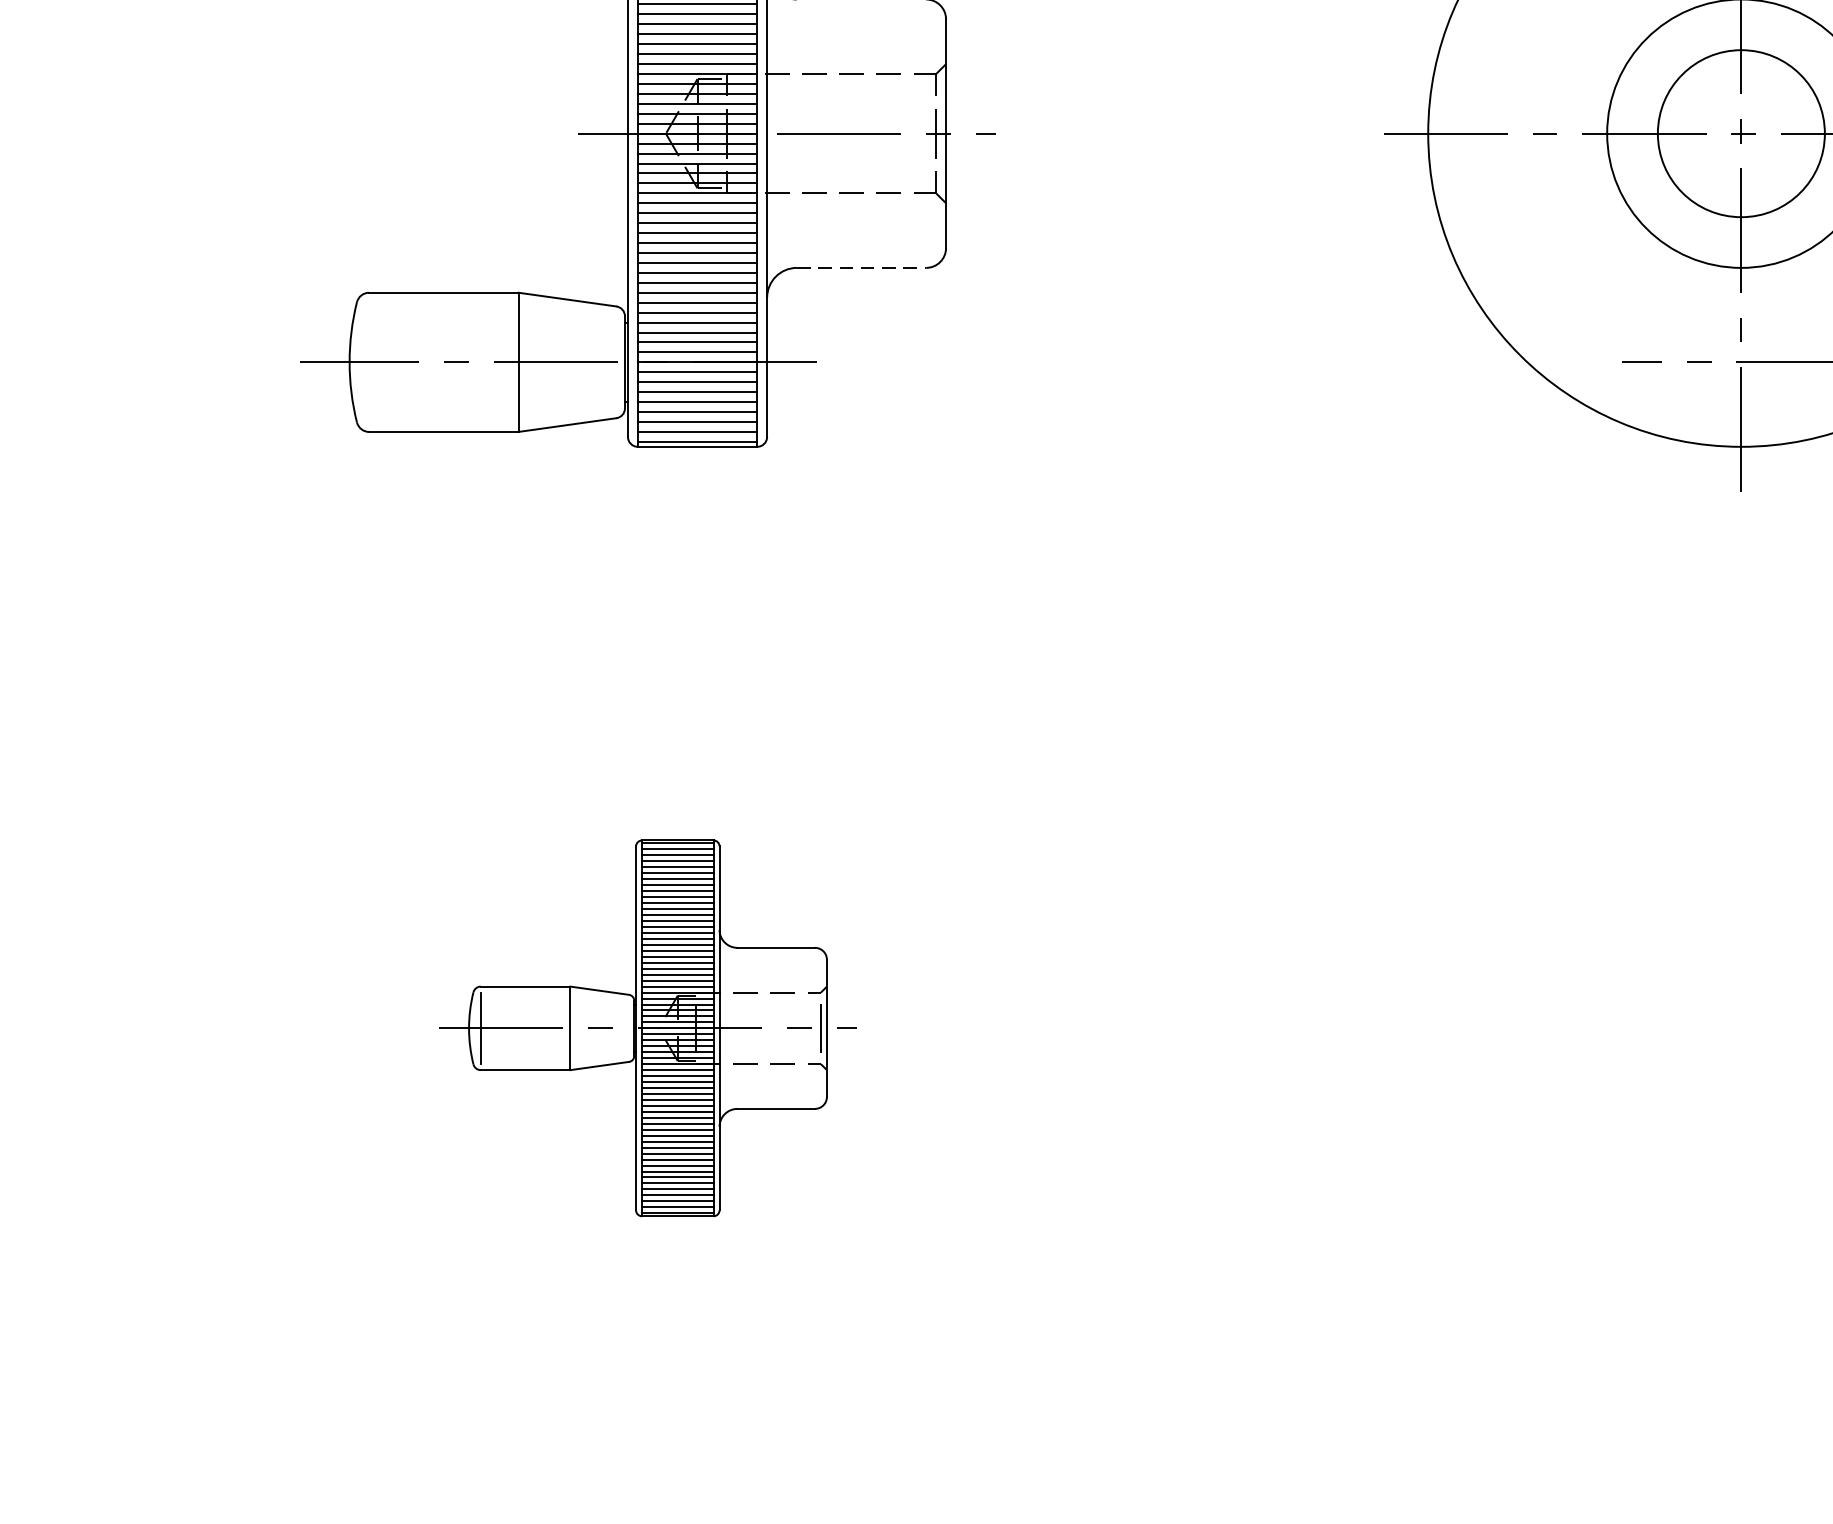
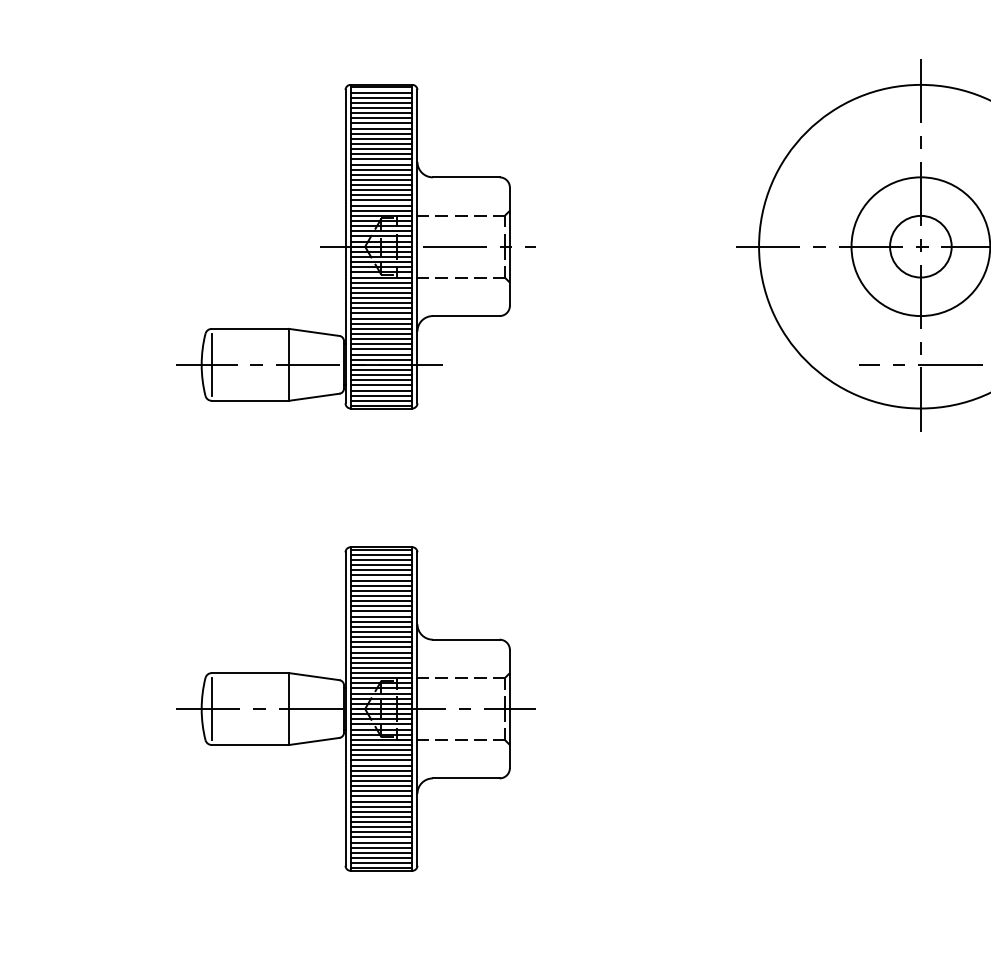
circle: (1740, 133) -> (920, 246), size x0.71
line: (862, 268) -> (466, 316), dashed -> solid
line: (368, 361) -> (211, 364), added
part: (647, 1027) -> (355, 708), size x1.67

